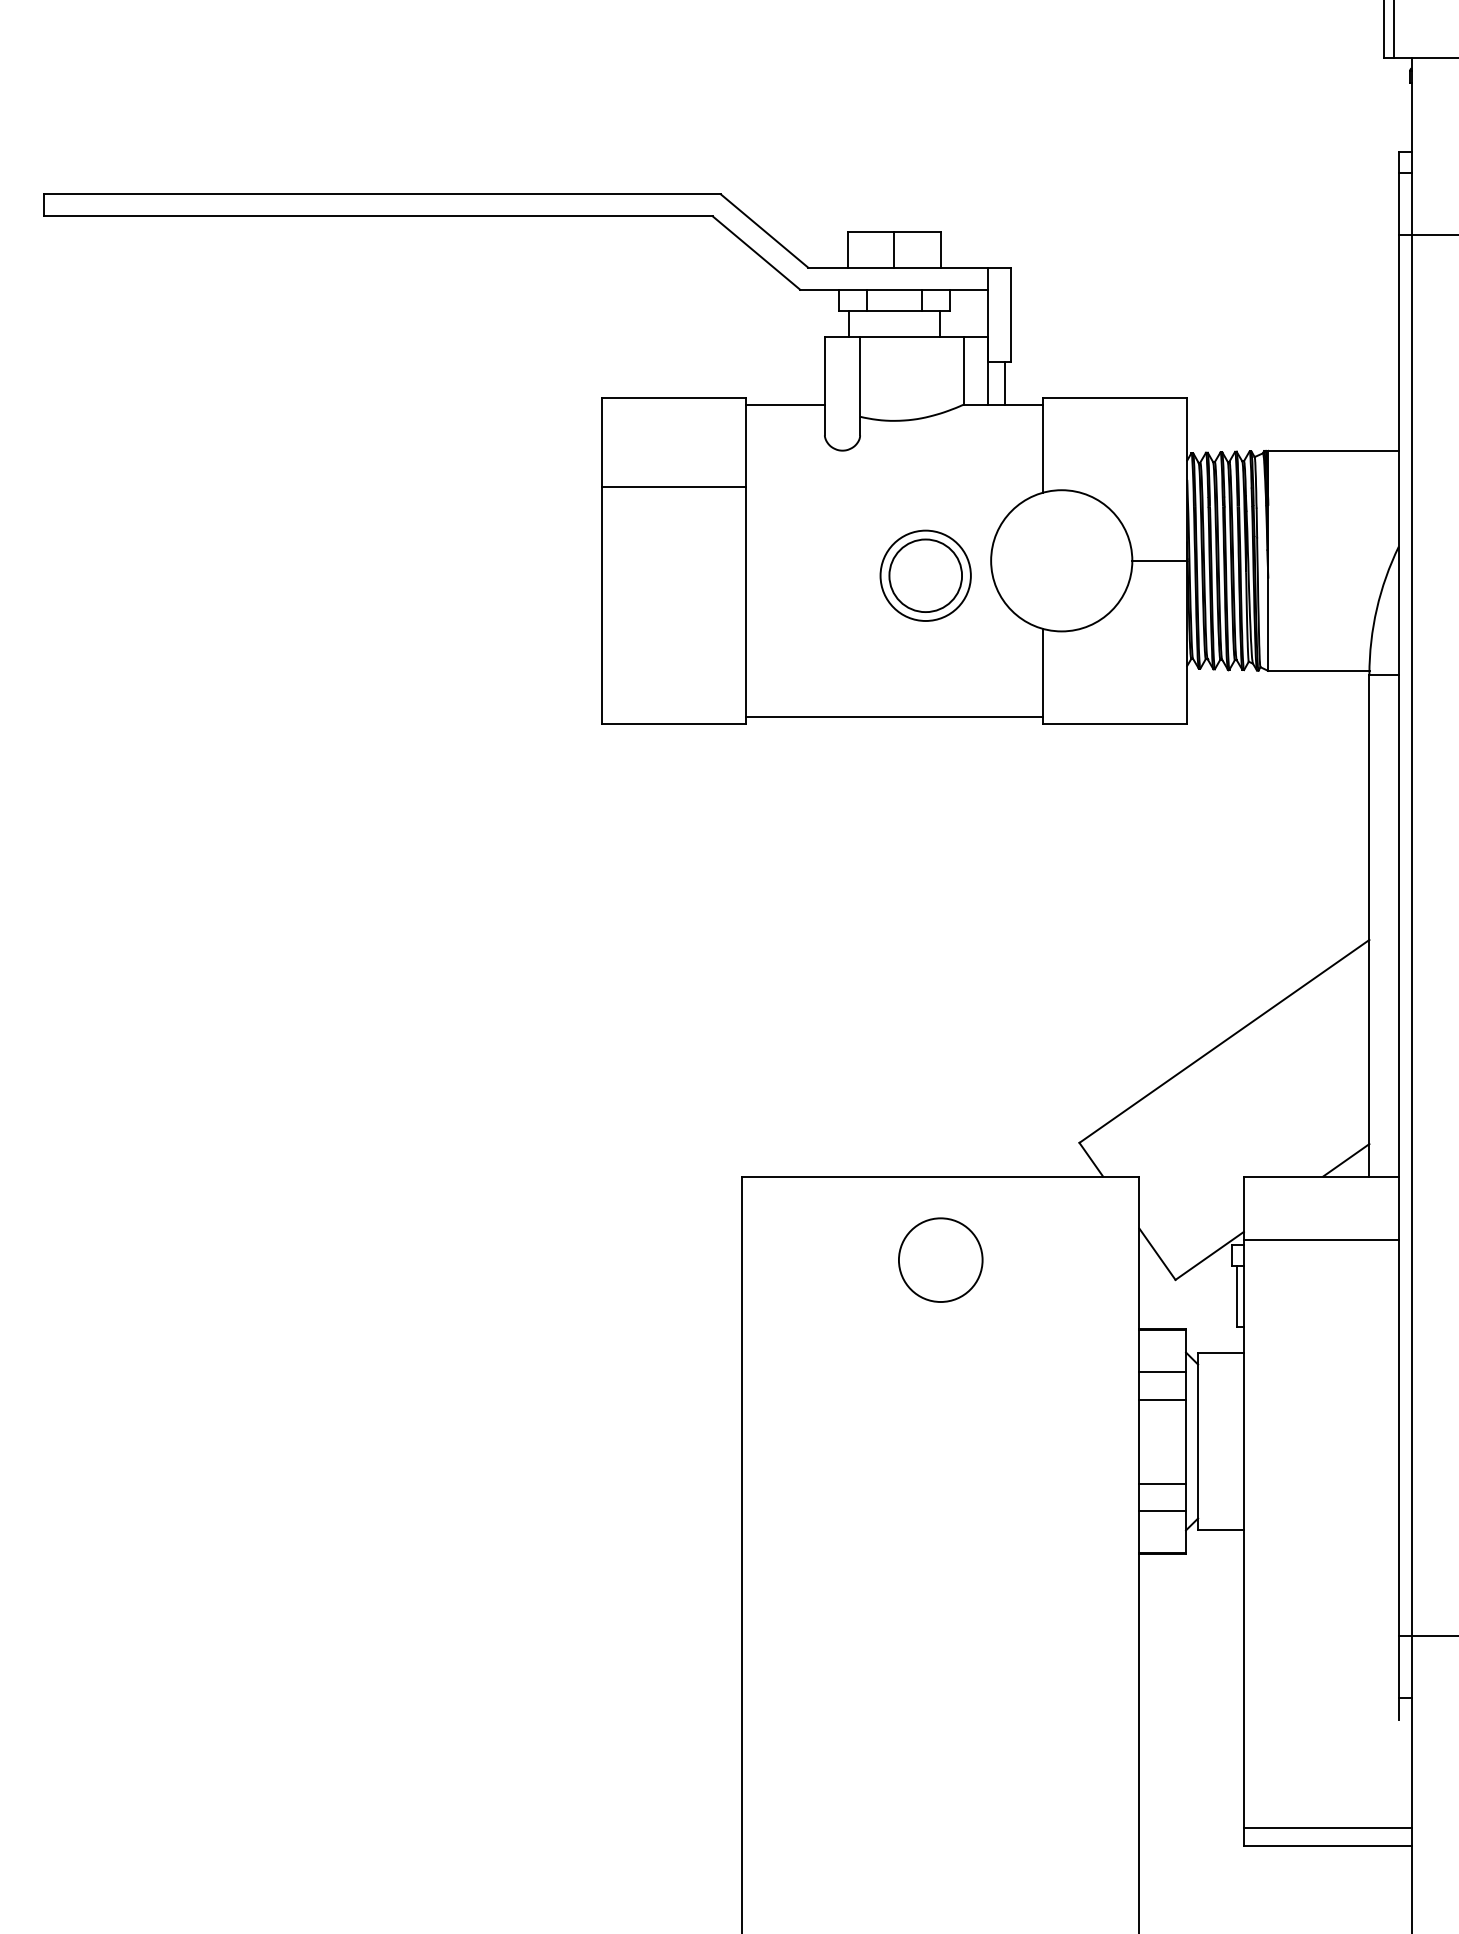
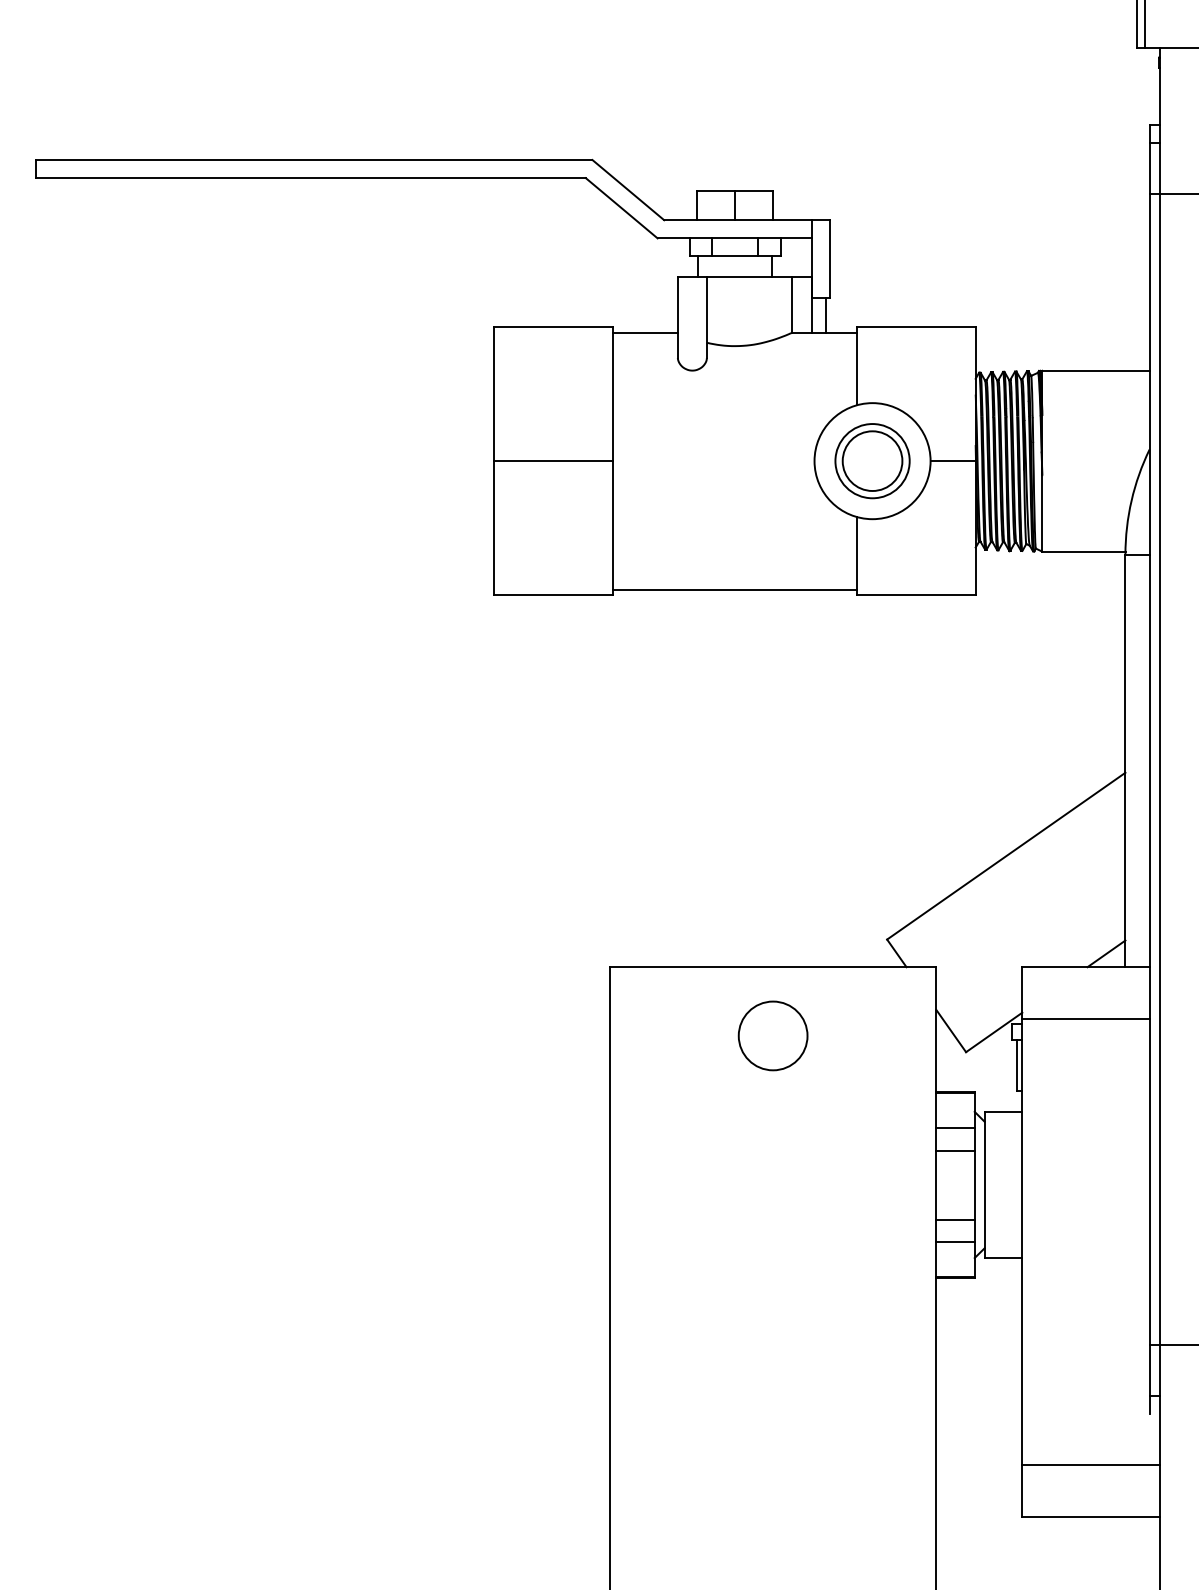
line: (673, 486) -> (553, 460), moved
part: (925, 575) -> (872, 460), moved
line: (1327, 1828) -> (1090, 1465), moved

